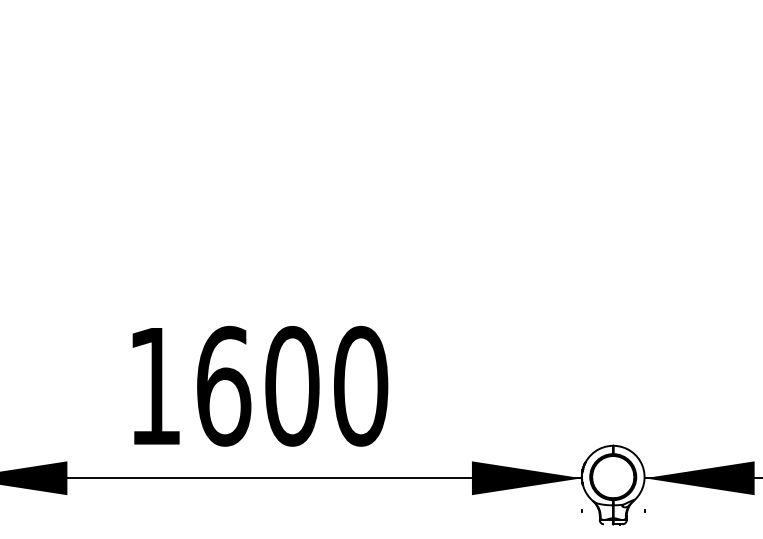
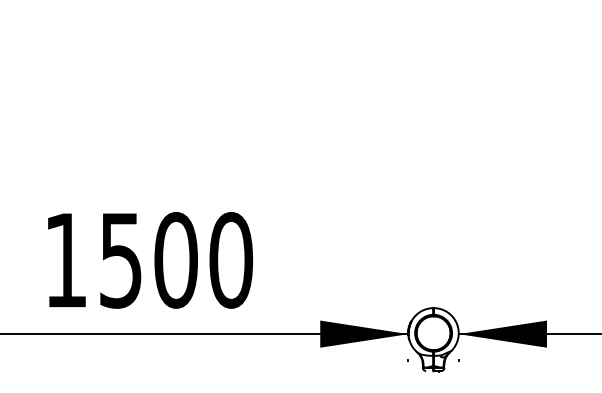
text: (224, 385) -> (121, 259), 1600 -> 1500

